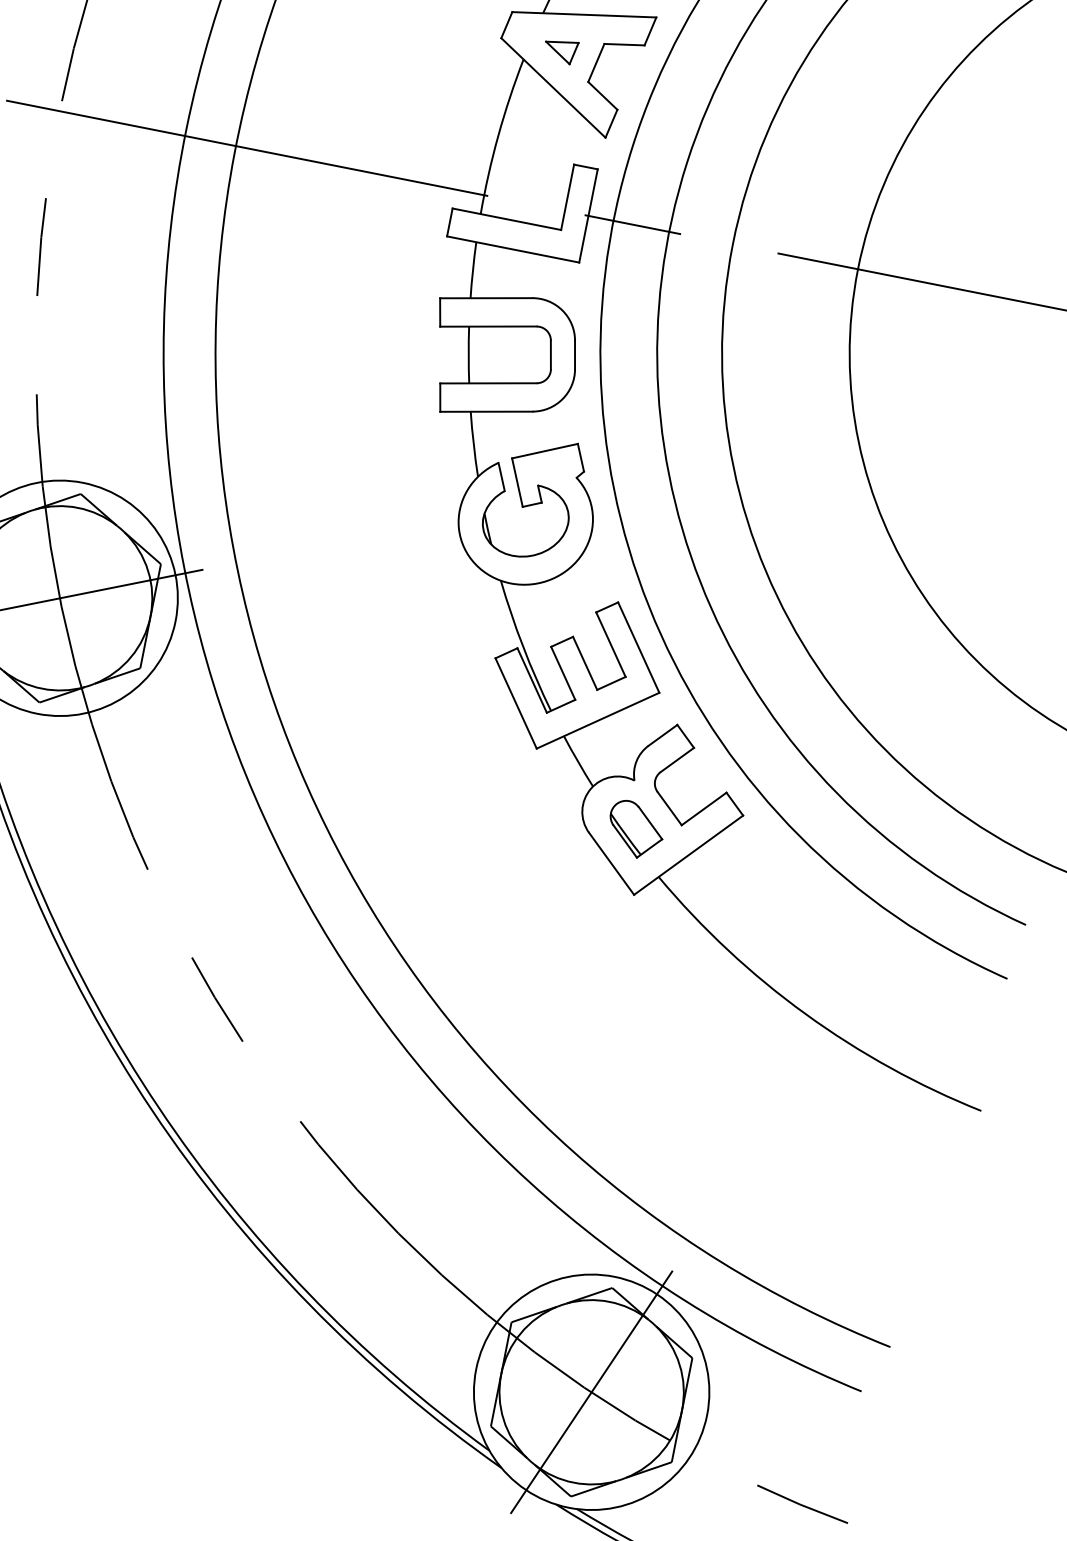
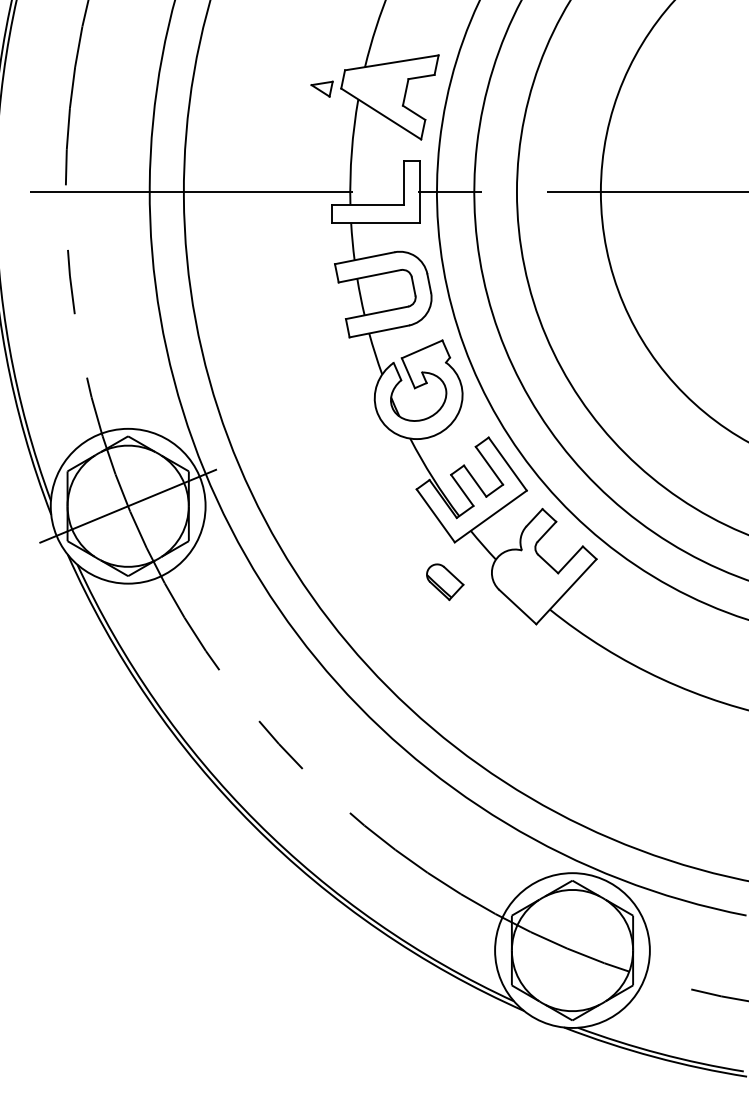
part: (559, 49) -> (321, 88), moved
part: (636, 830) -> (445, 582), moved
line: (591, 1392) -> (572, 950), removed

